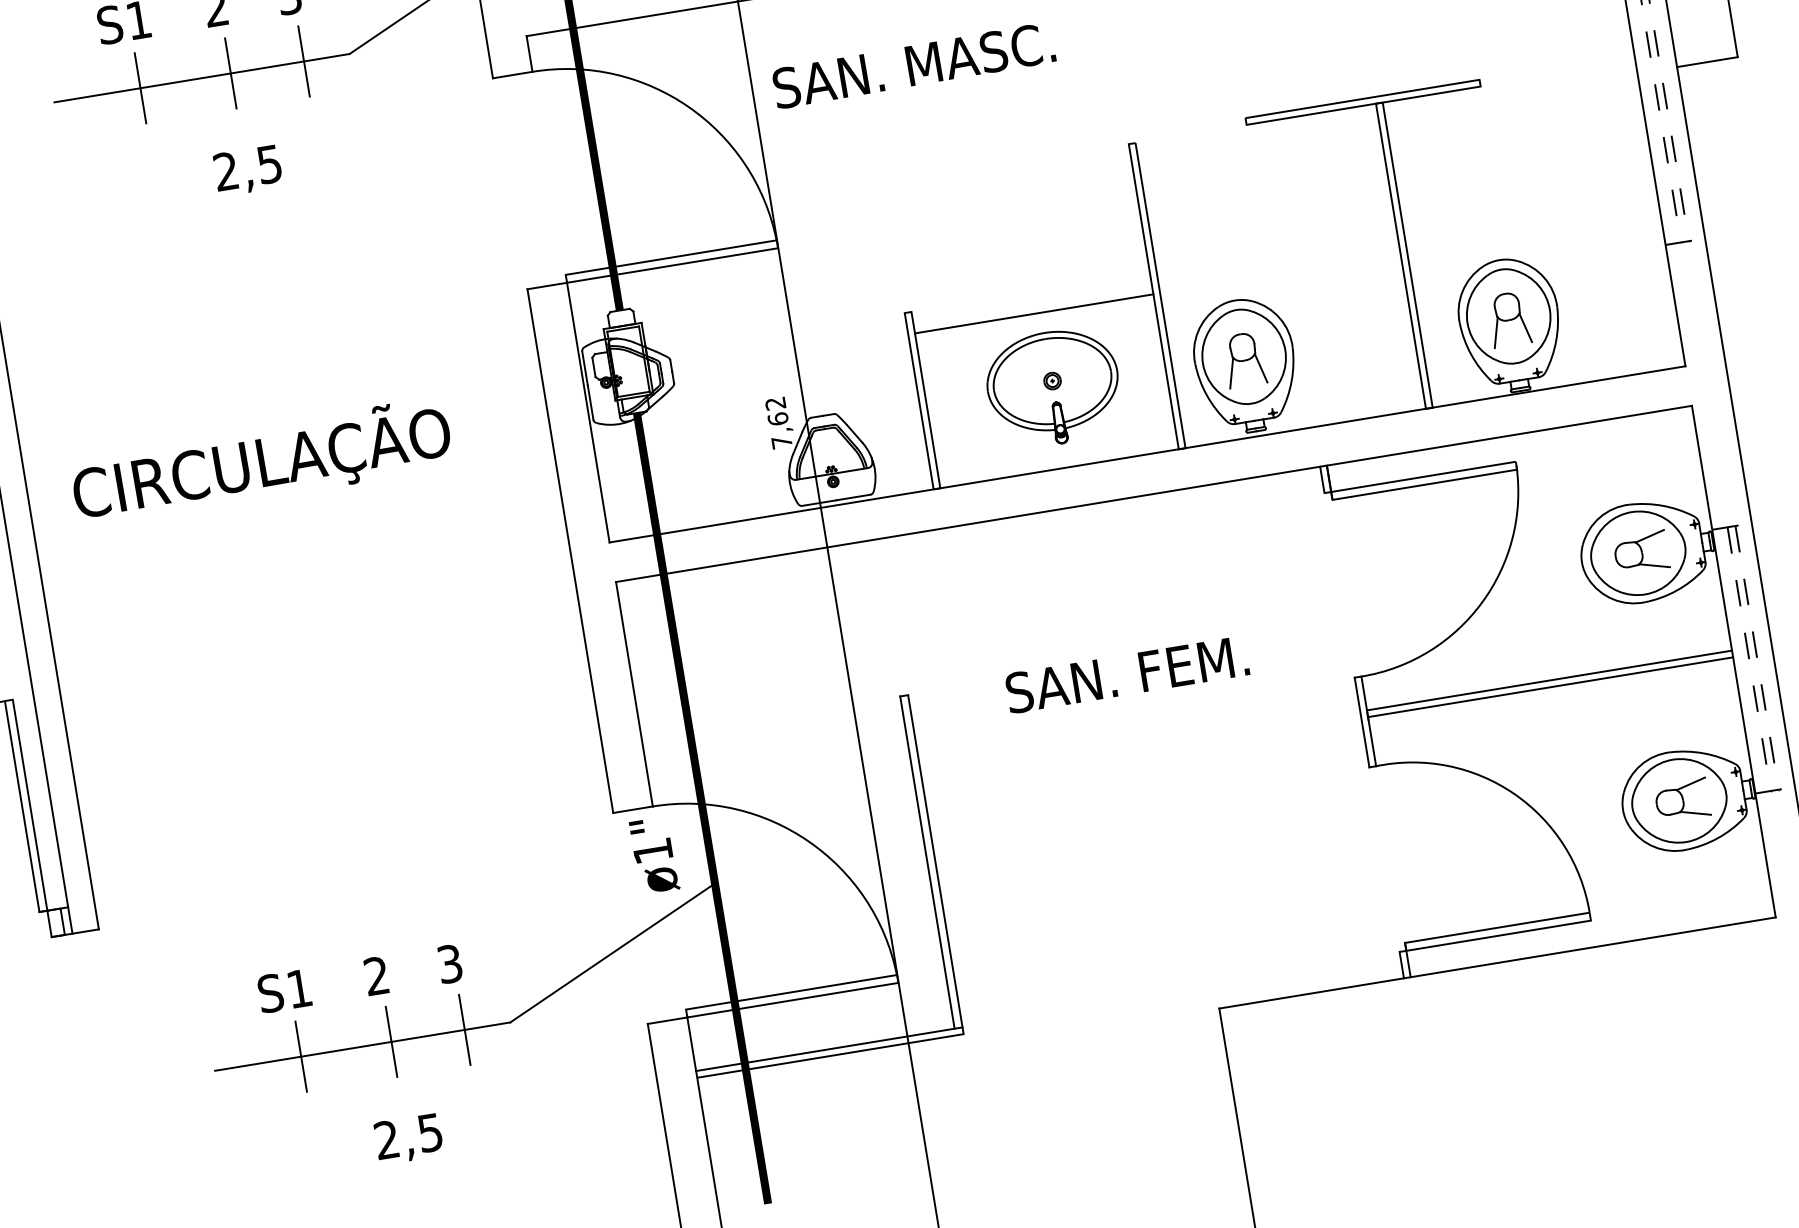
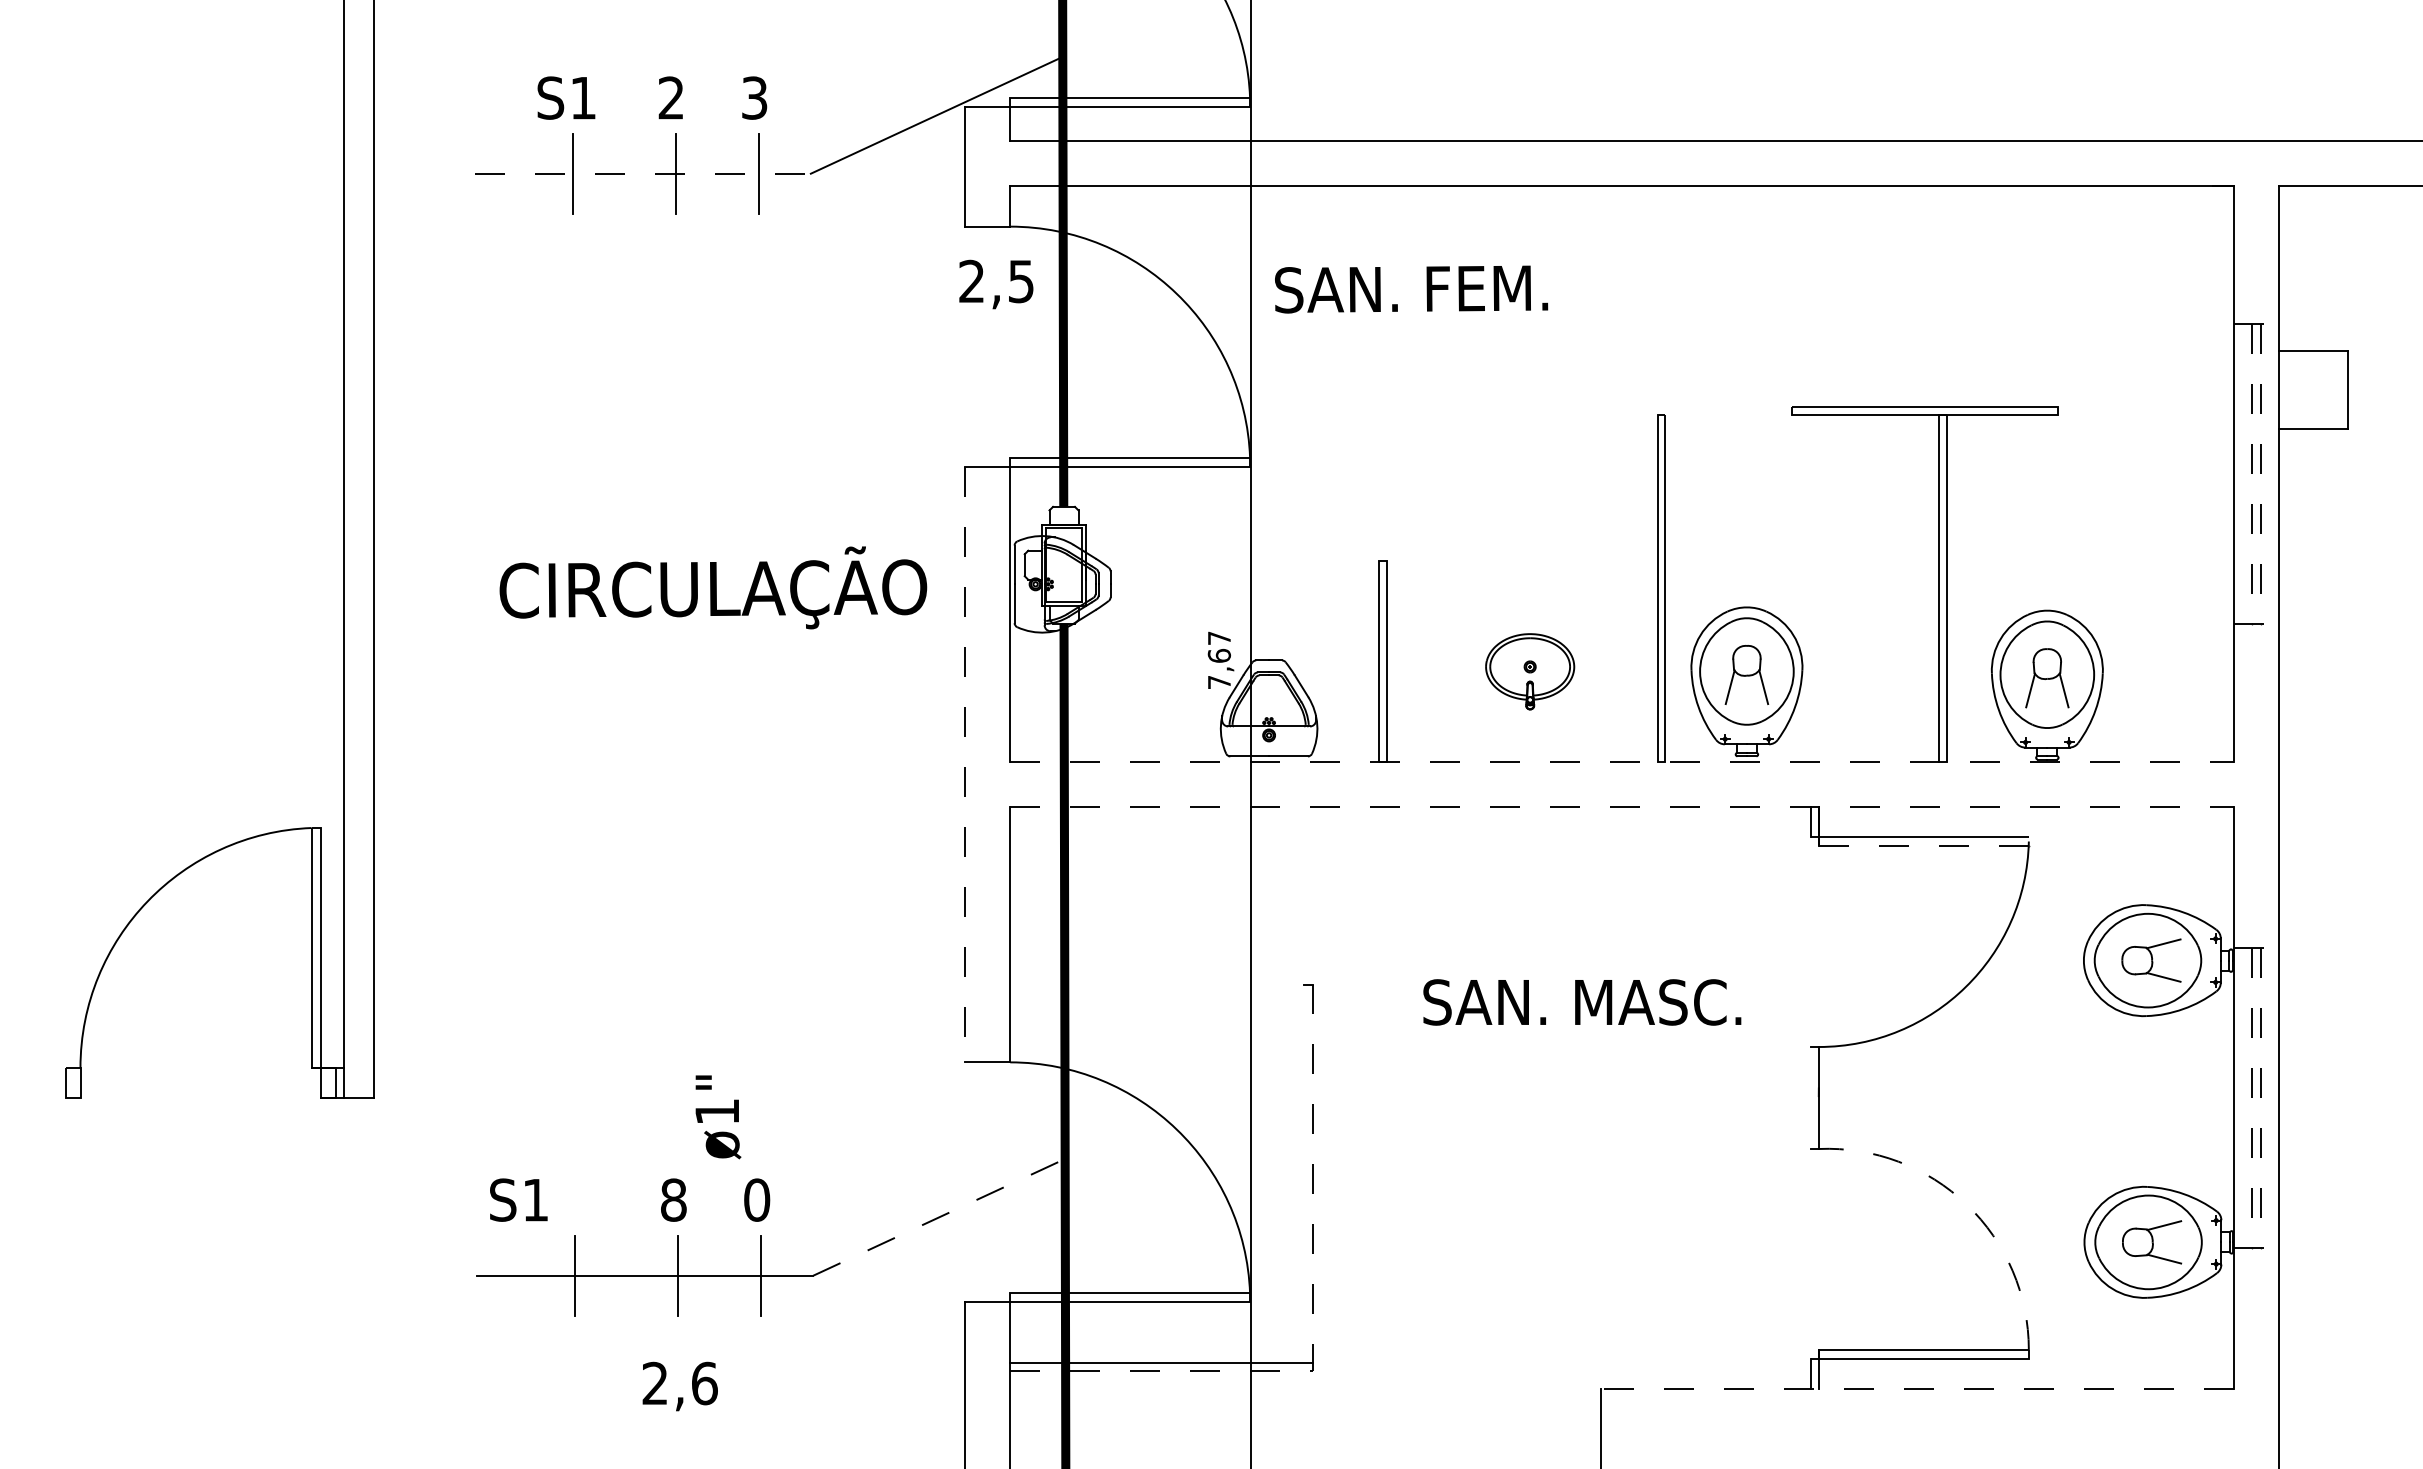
text: (982, 53) -> (1512, 287), SAN. MASC. -> SAN. FEM.
line: (201, 78) -> (642, 173), solid -> dashed
text: (248, 170) -> (996, 284), moved
line: (1033, 313) -> (1521, 585), removed
part: (1053, 388) -> (1529, 671), size x0.6
text: (774, 403) -> (1218, 638), 7,62 -> 7,67
line: (1147, 454) -> (1622, 762), solid -> dashed
text: (261, 461) -> (713, 587), moved
line: (1428, 484) -> (1928, 846), solid -> dashed
line: (1154, 494) -> (1622, 807), solid -> dashed
line: (570, 551) -> (965, 764), solid -> dashed
text: (1215, 660) -> (1660, 1002), SAN. FEM. -> SAN. MASC.
line: (1549, 680) -> (2026, 1085), removed
line: (1550, 687) -> (2026, 1093), removed
line: (1362, 722) -> (1811, 1097), removed
arc: (1513, 793) -> (1966, 1204), solid -> dashed
text: (654, 855) -> (718, 1117), moved
line: (927, 862) -> (1304, 1174), removed
line: (612, 953) -> (939, 1217), solid -> dashed
line: (1497, 962) -> (1917, 1388), solid -> dashed
text: (450, 963) -> (757, 1199), 3 -> 0
text: (376, 975) -> (673, 1199), 2 -> 8
text: (284, 990) -> (518, 1199), moved
line: (957, 997) -> (1313, 1329), solid -> dashed
text: (430, 1132) -> (704, 1383), 2,5 -> 2,6

